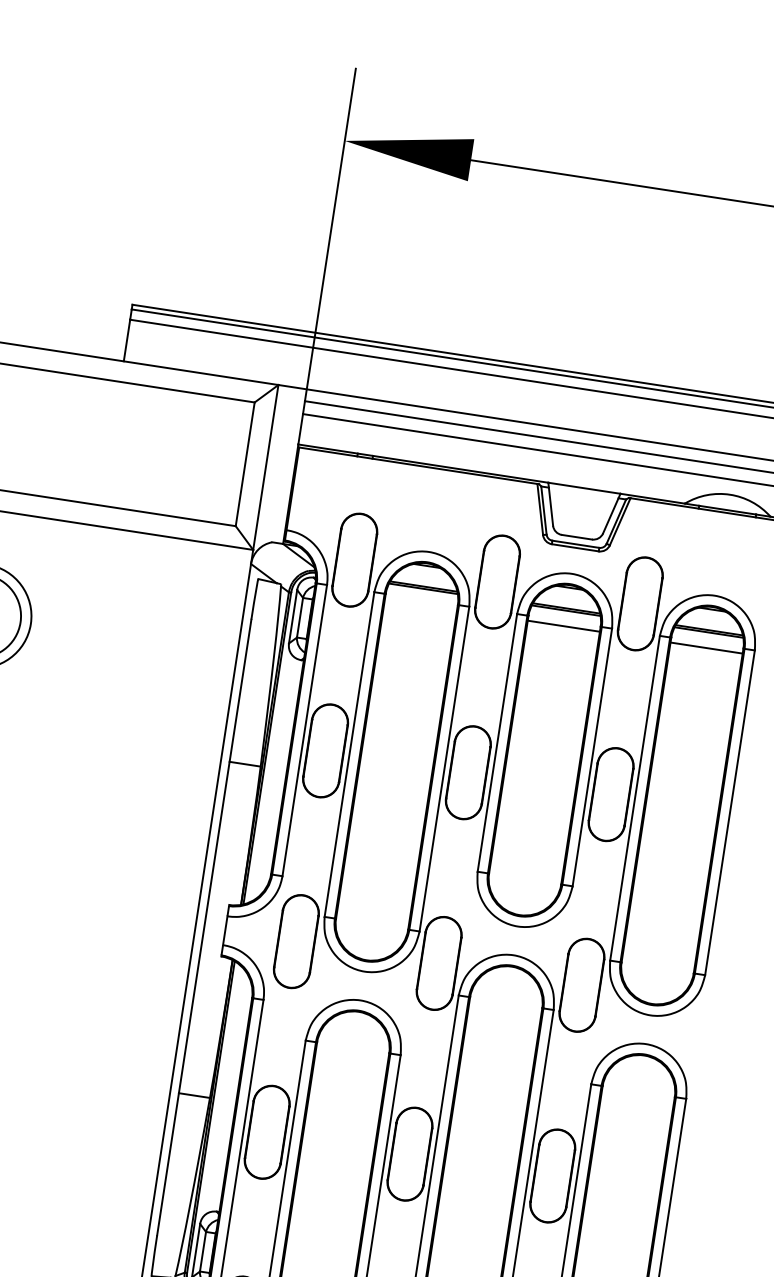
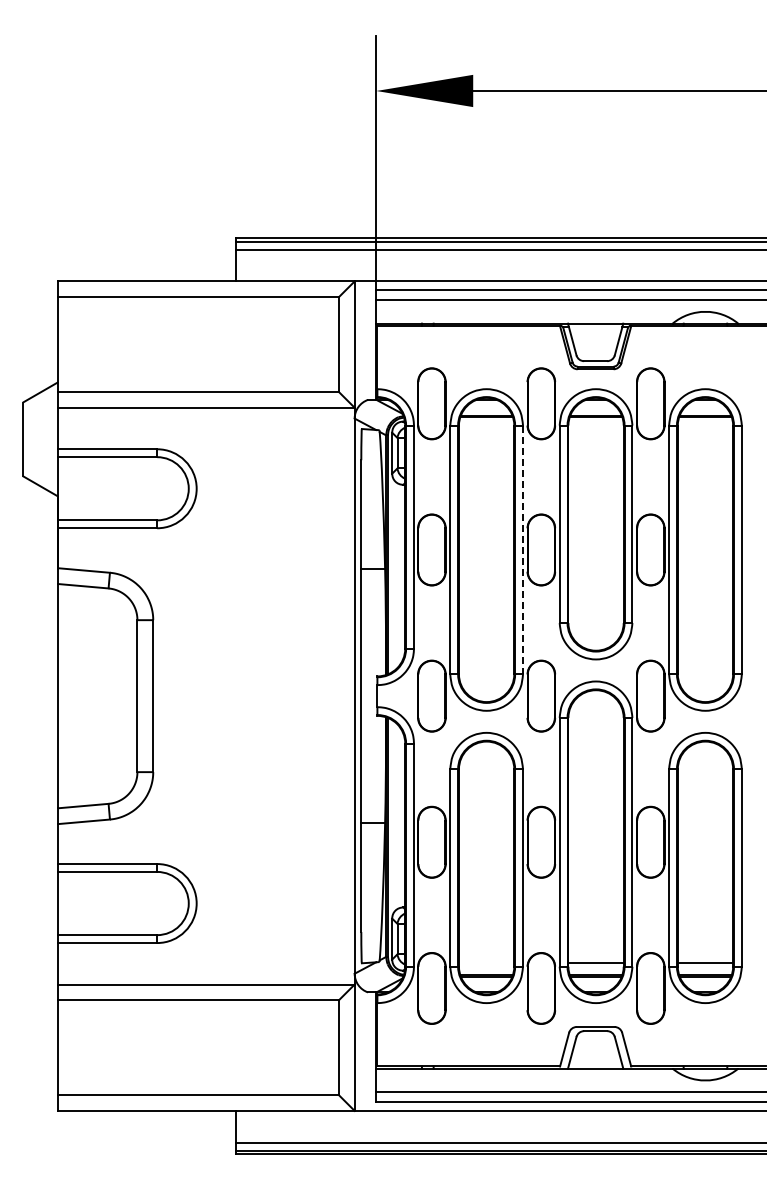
line: (563, 626) -> (595, 429), removed
line: (706, 648) -> (705, 429), removed
line: (444, 769) -> (523, 550), solid -> dashed

